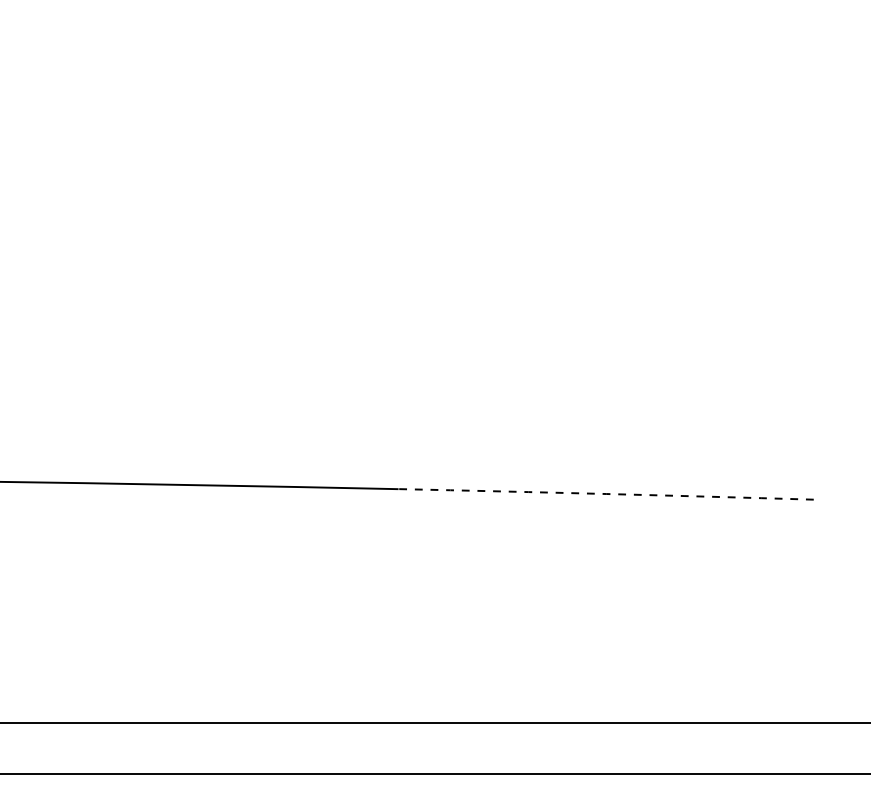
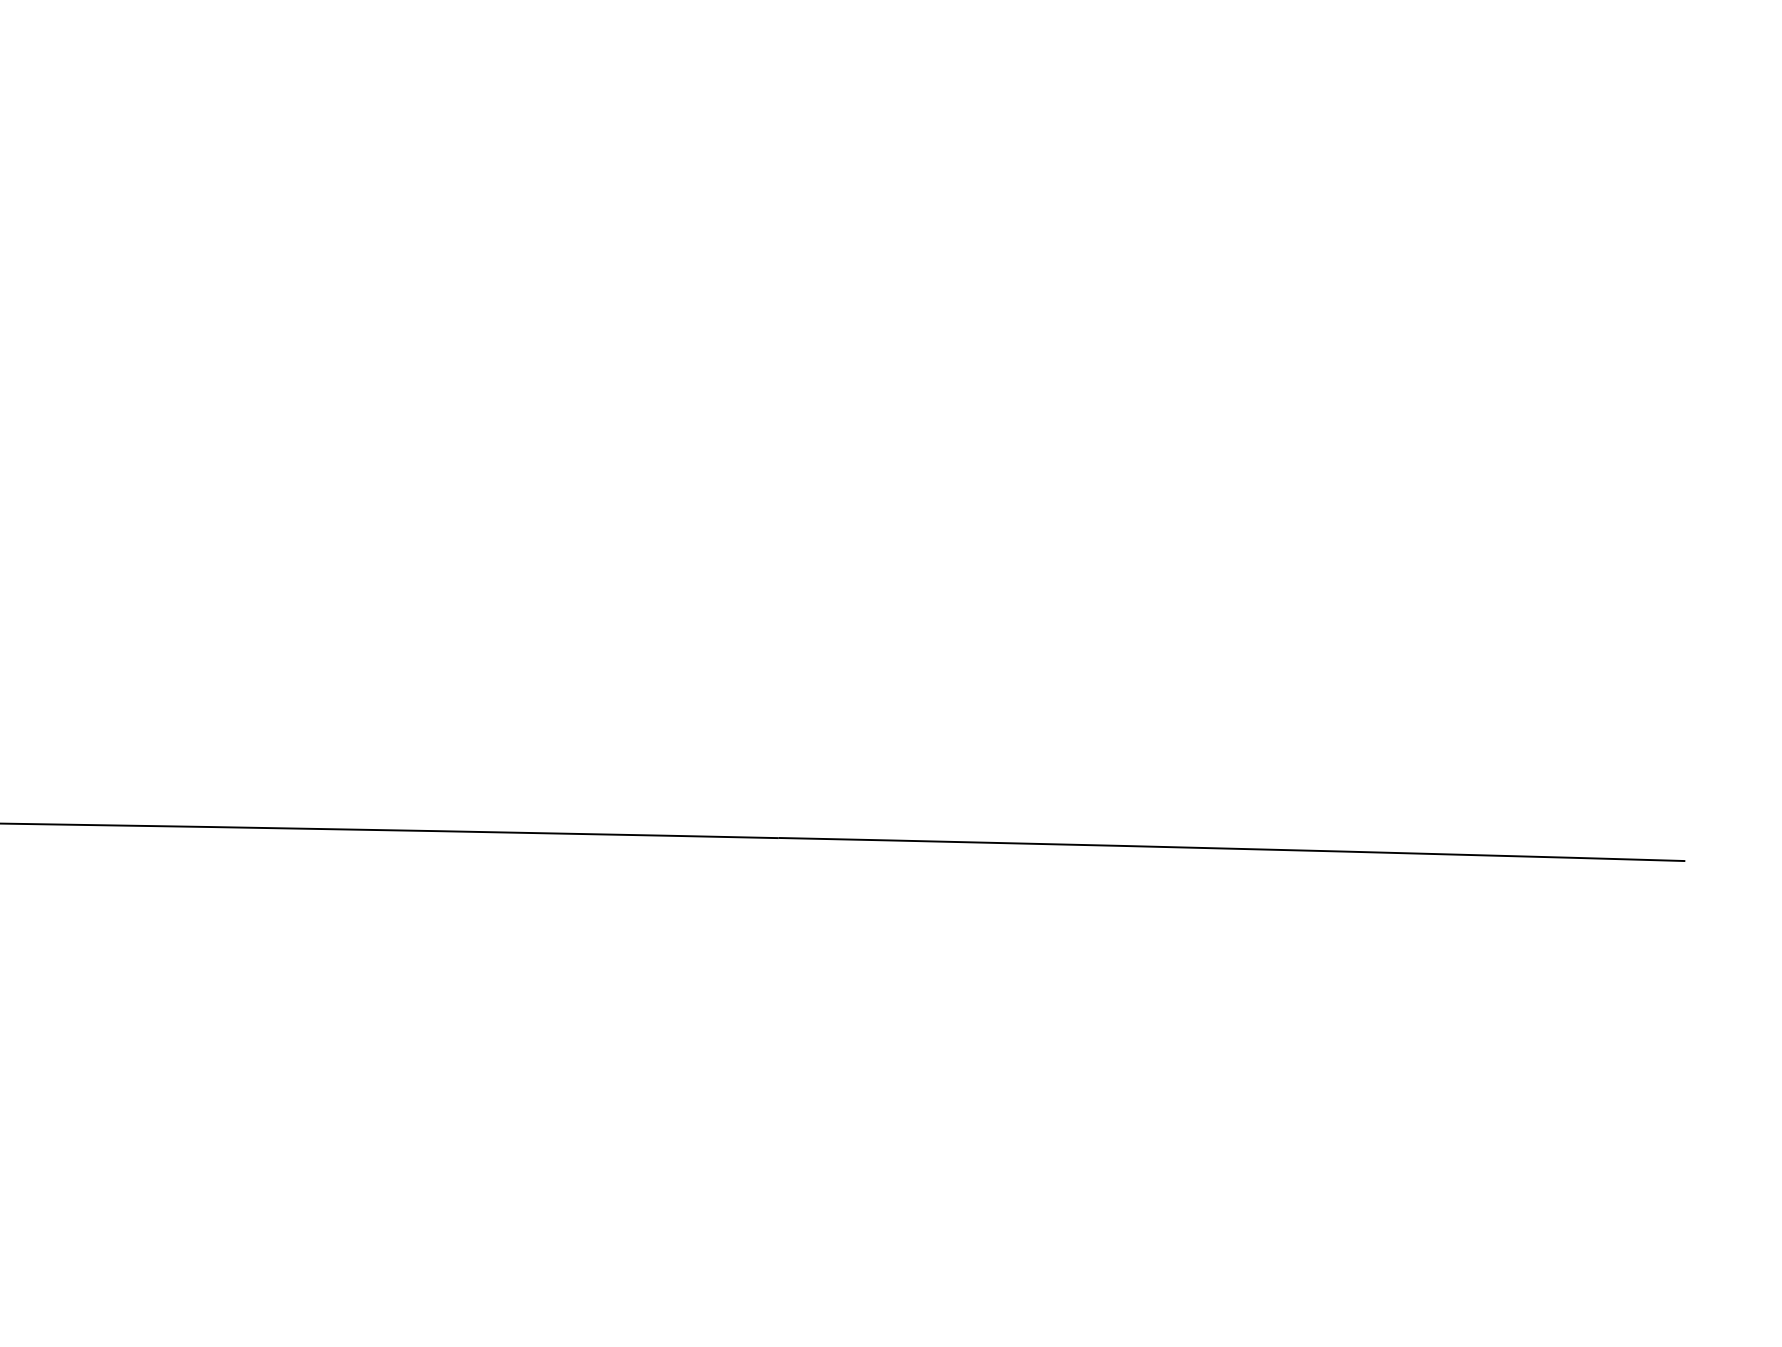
arc: (606, 494) -> (1232, 849), dashed -> solid

